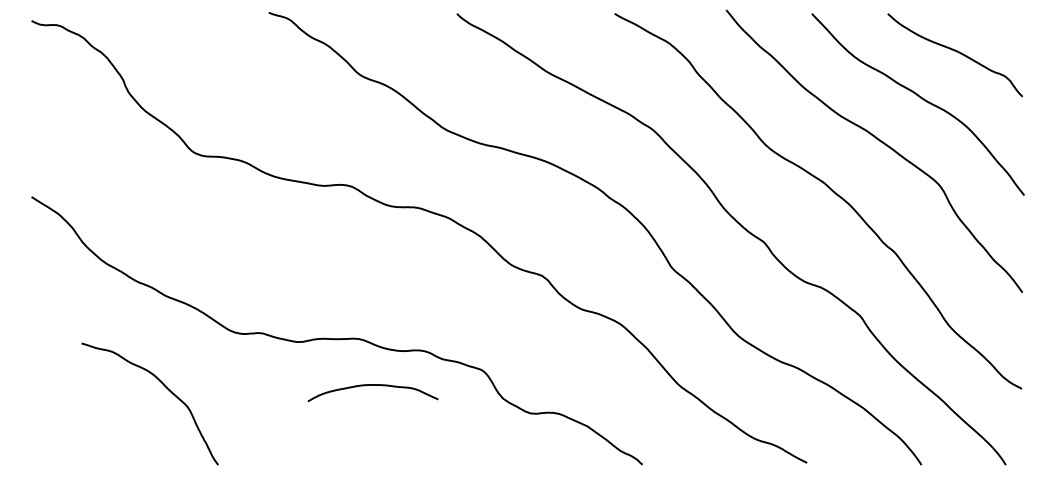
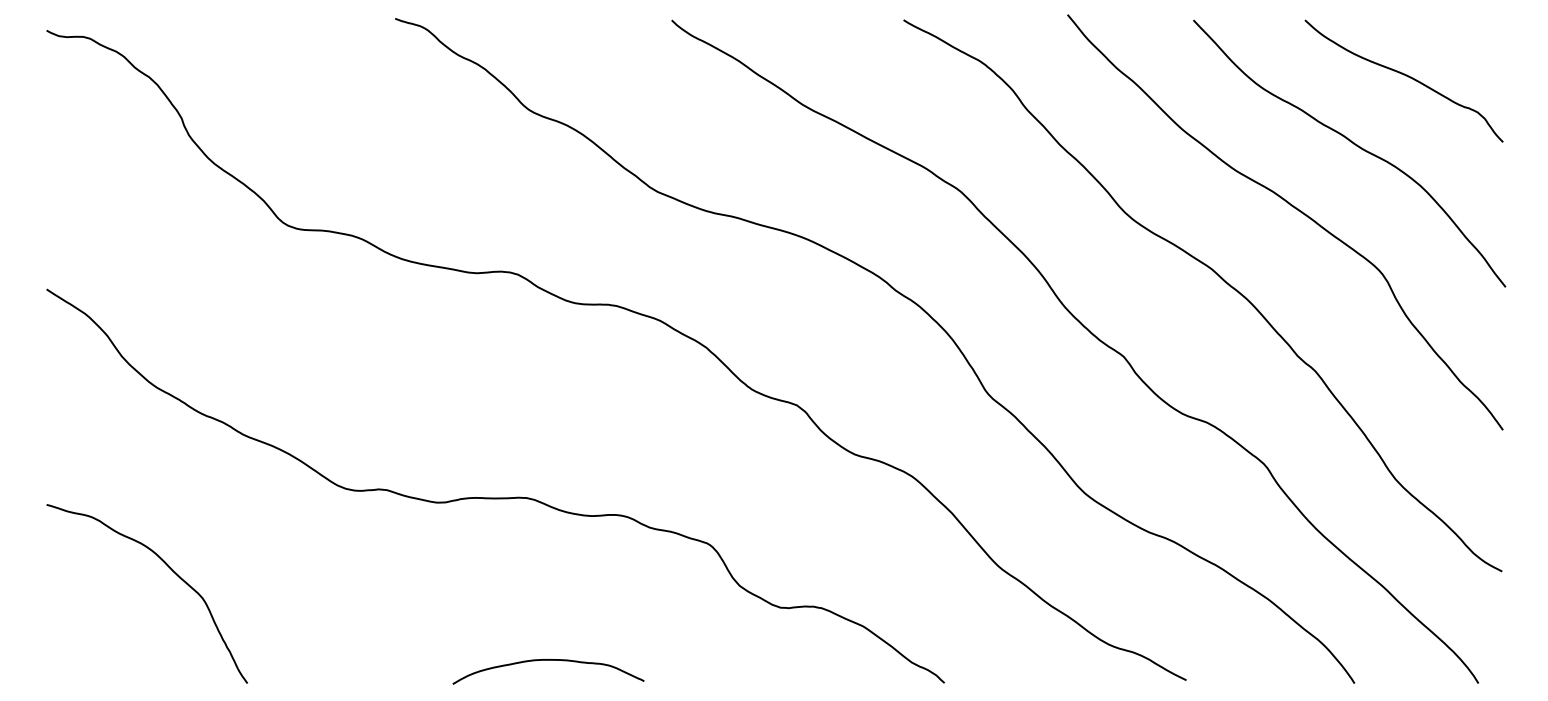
curve: (372, 385) -> (547, 660), moved
curve: (165, 387) -> (169, 569), moved

